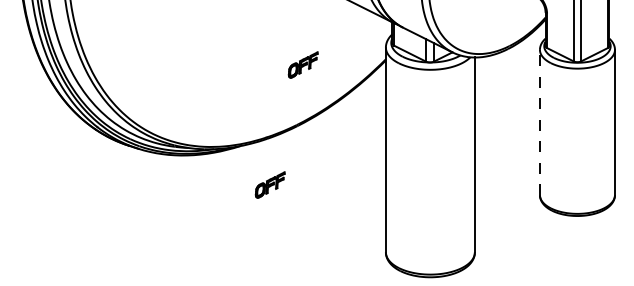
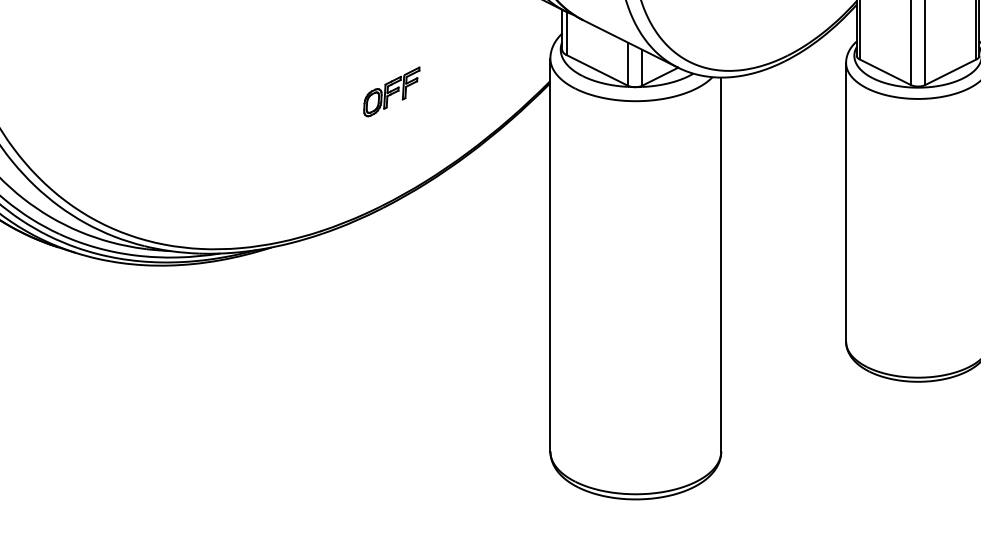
line: (539, 122) -> (845, 202), dashed -> solid
part: (269, 184) -> (326, 321), removed

